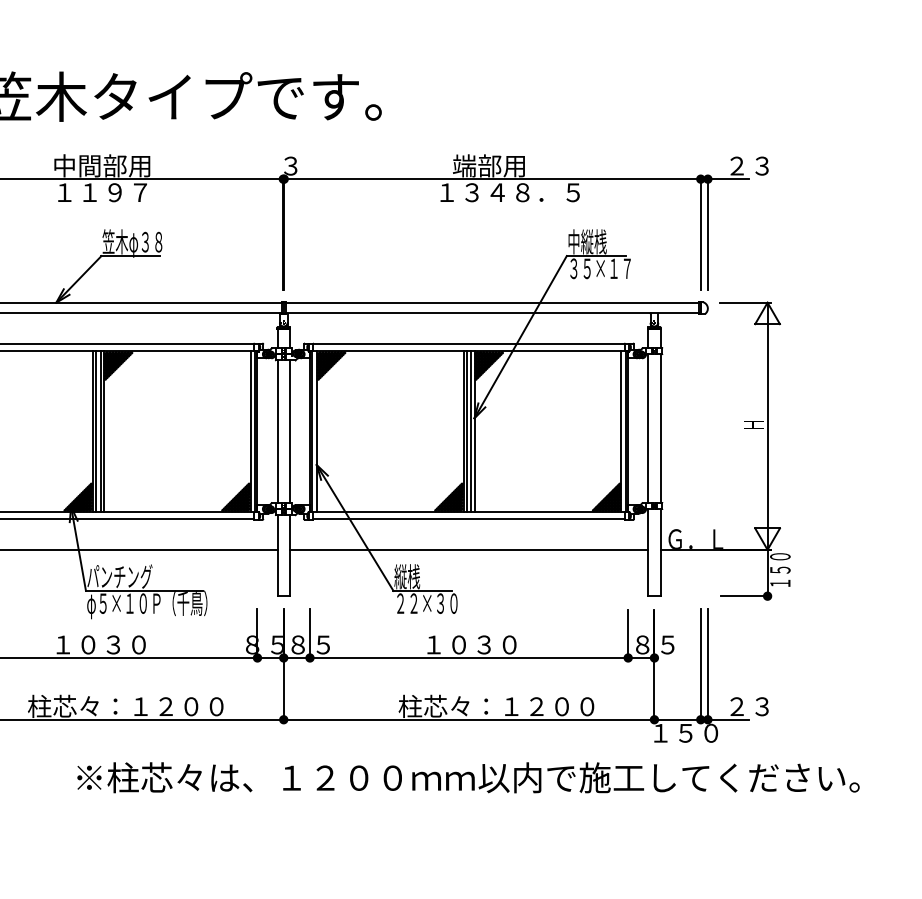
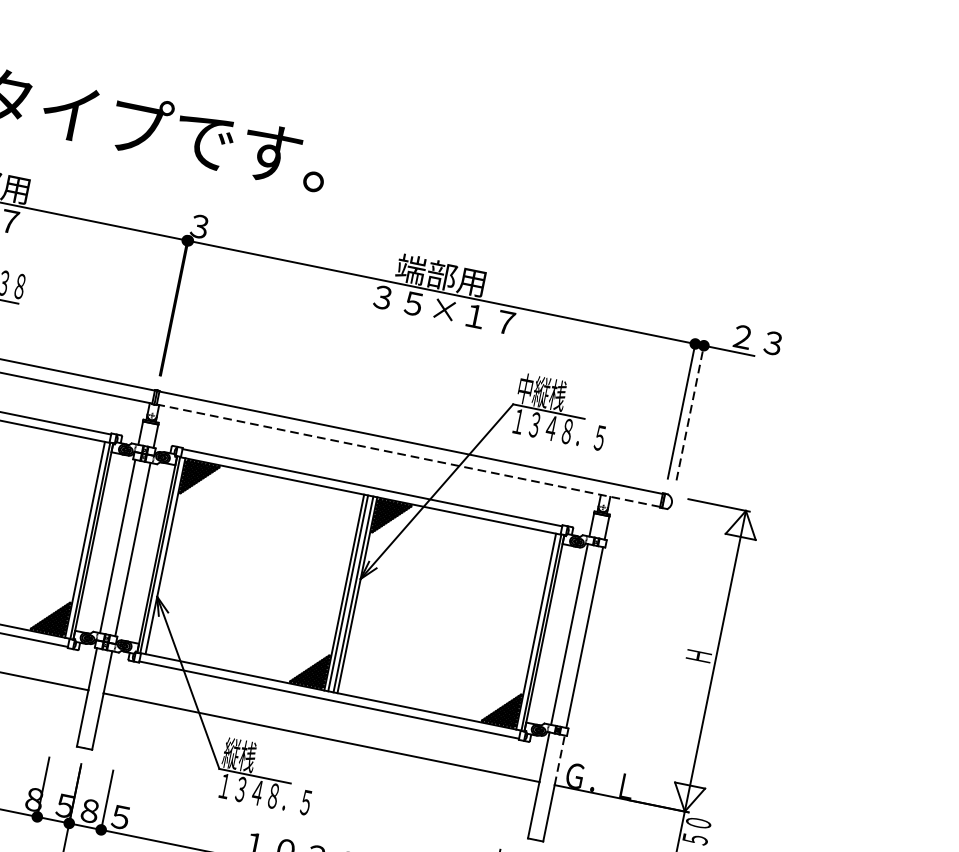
text: (509, 192) -> (459, 312), １３４８．５ -> ３５×１７
line: (707, 232) -> (690, 410), solid -> dashed
text: (606, 268) -> (558, 429), ３５×１７ -> １３４８．５
line: (492, 313) -> (408, 455), solid -> dashed
line: (660, 528) -> (559, 759), solid -> dashed
text: (433, 603) -> (264, 794), ２２×３０ -> １３４８．５

